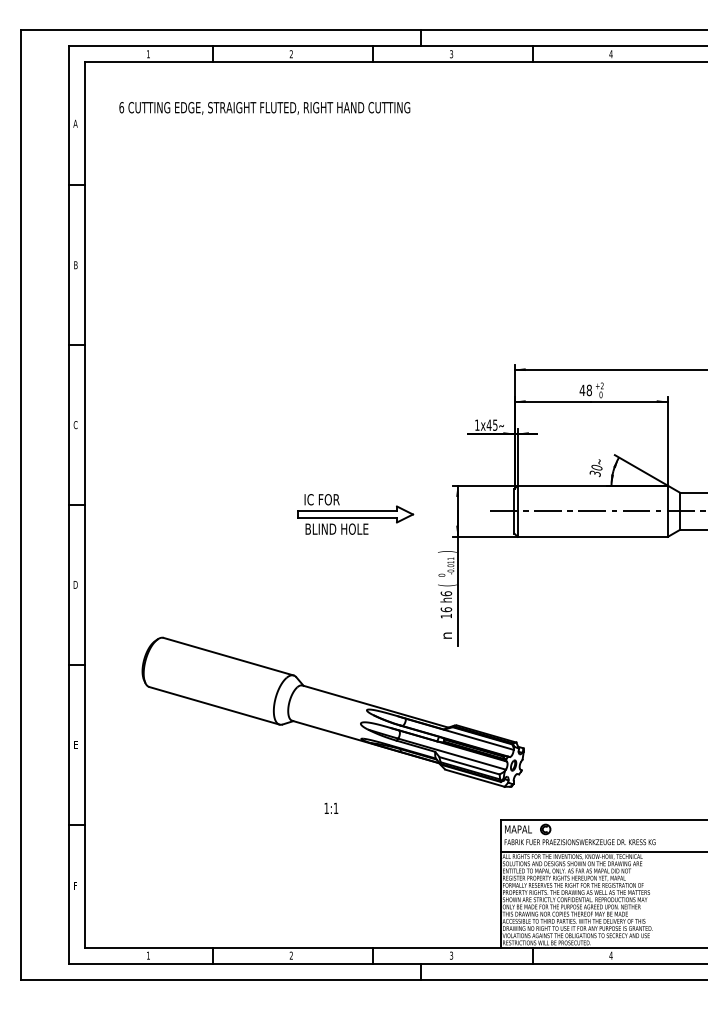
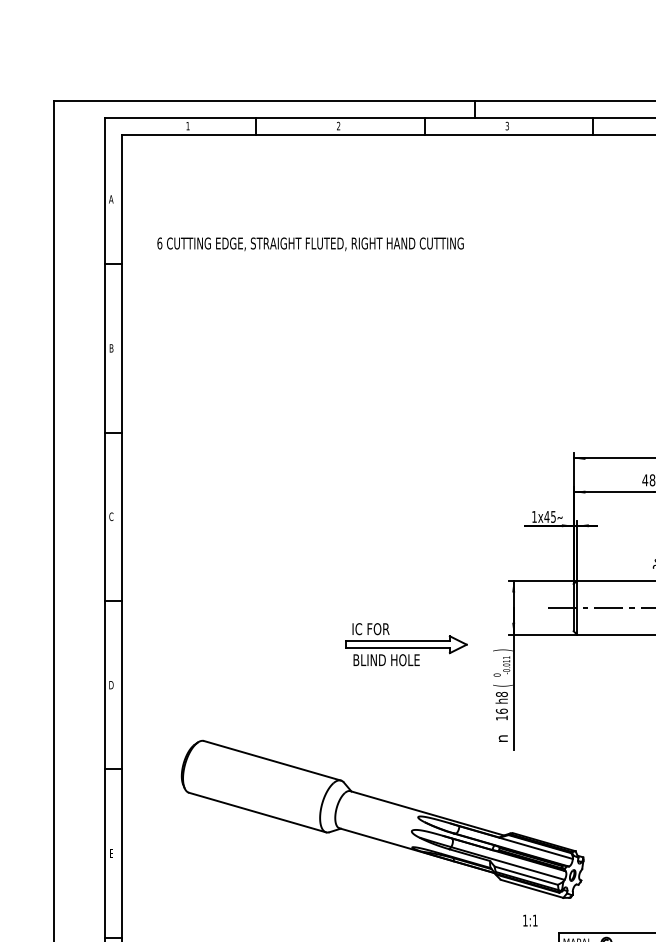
text: (264, 108) -> (310, 244), moved
part: (355, 514) -> (406, 644), moved
text: (445, 593) -> (500, 694), h6 -> h8
text: (331, 807) -> (530, 919), moved

